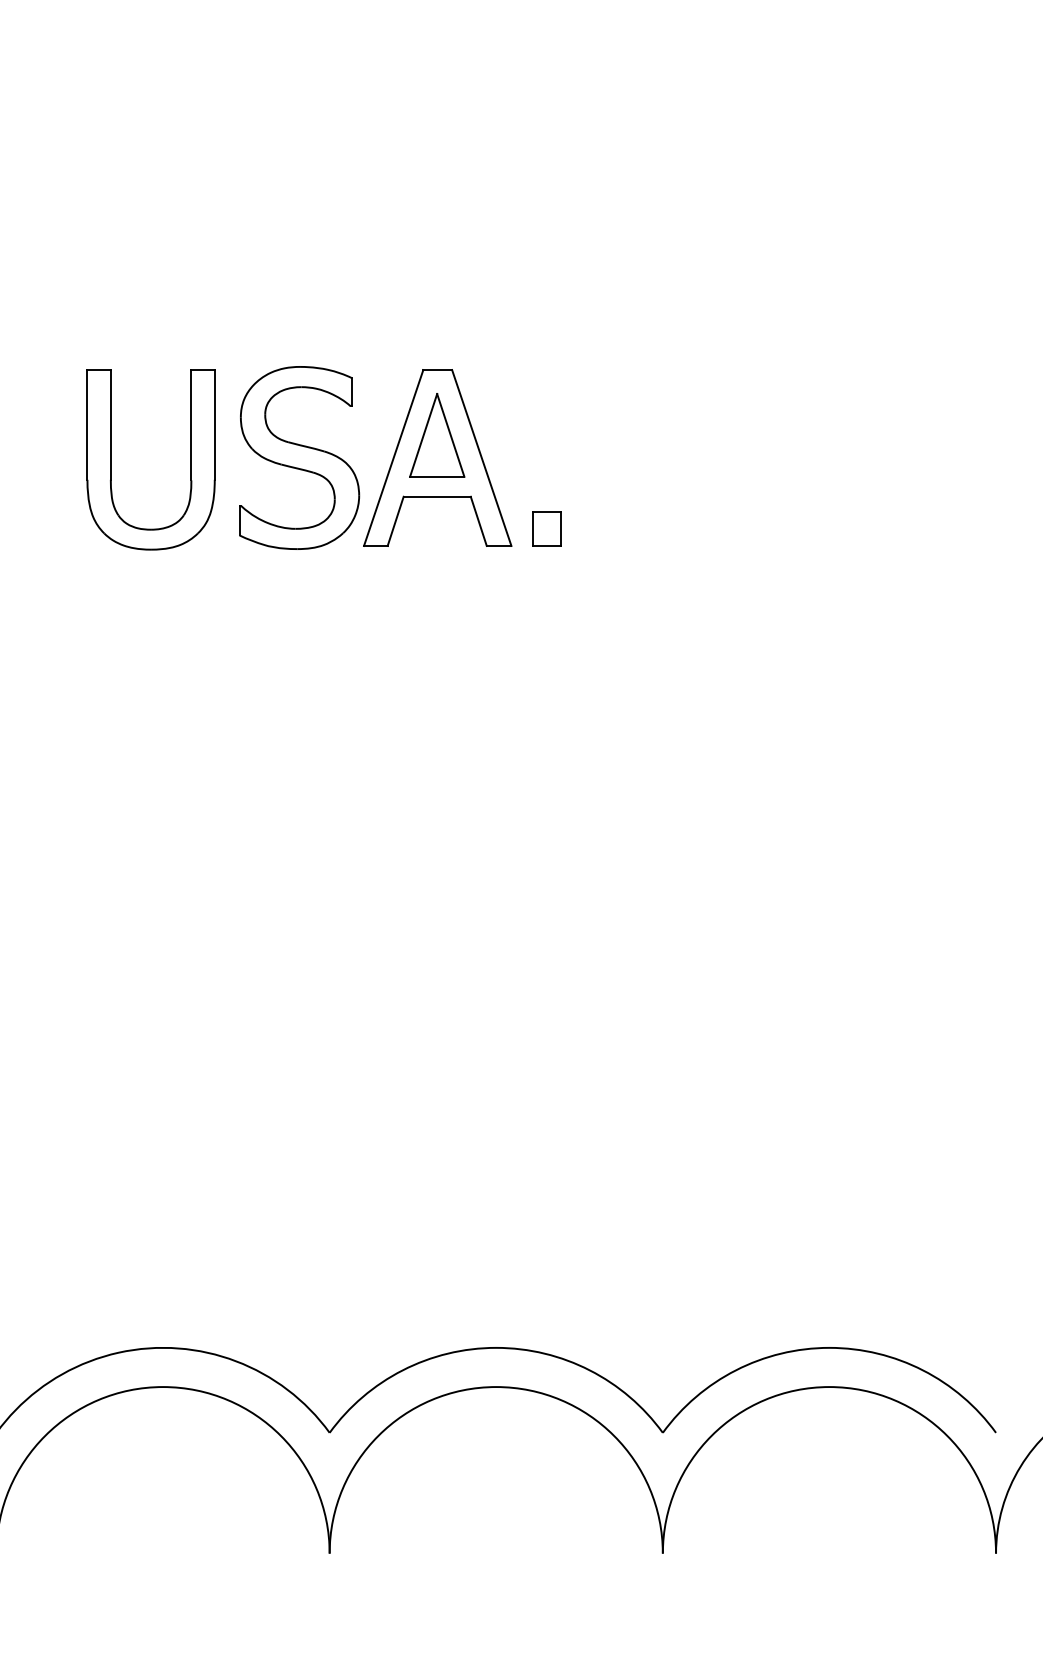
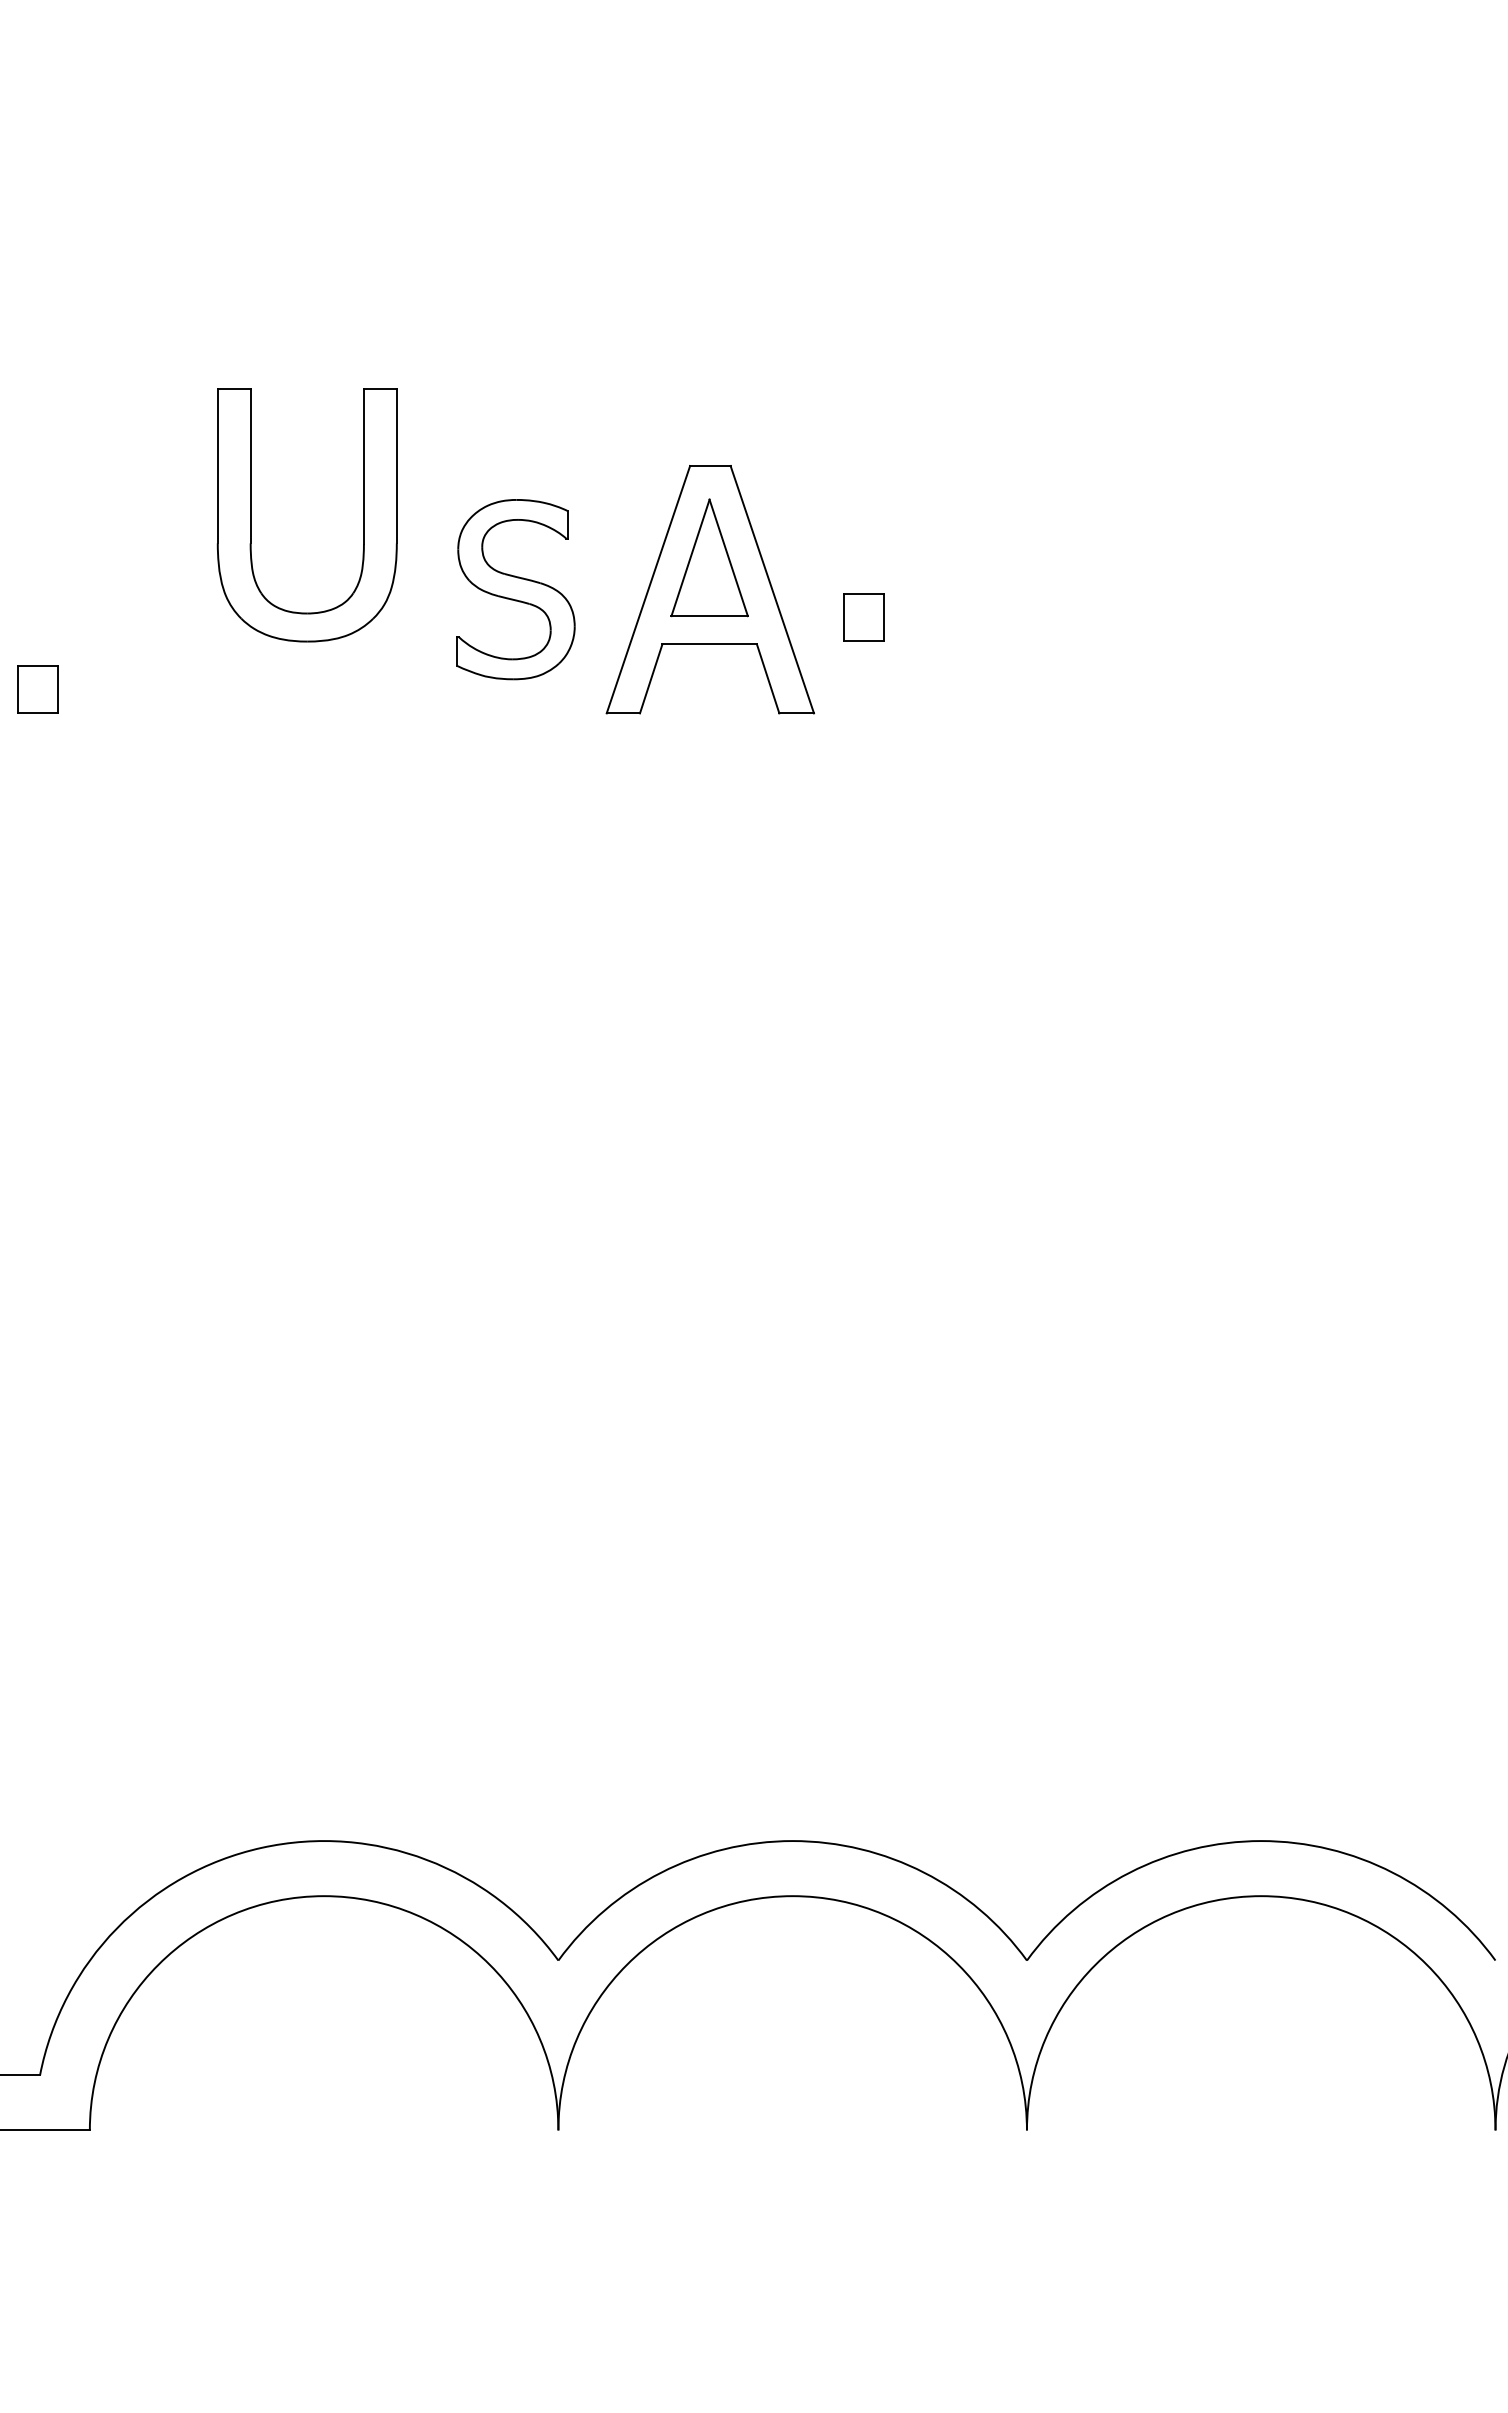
part: (299, 457) -> (515, 589), size x0.7
part: (111, 460) -> (251, 515), moved
part: (546, 528) -> (863, 617), moved

